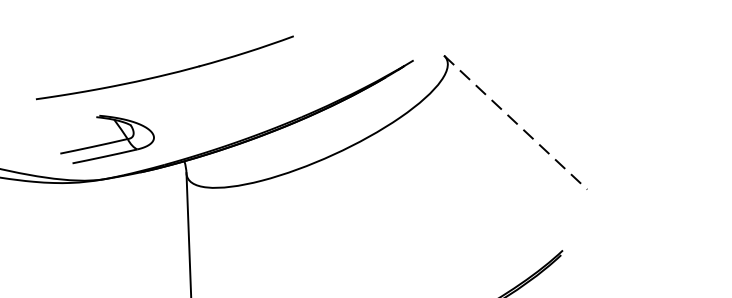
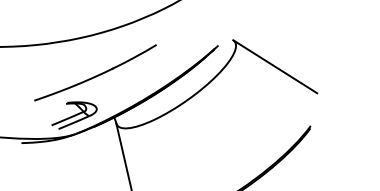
line: (516, 122) -> (275, 66), dashed -> solid

